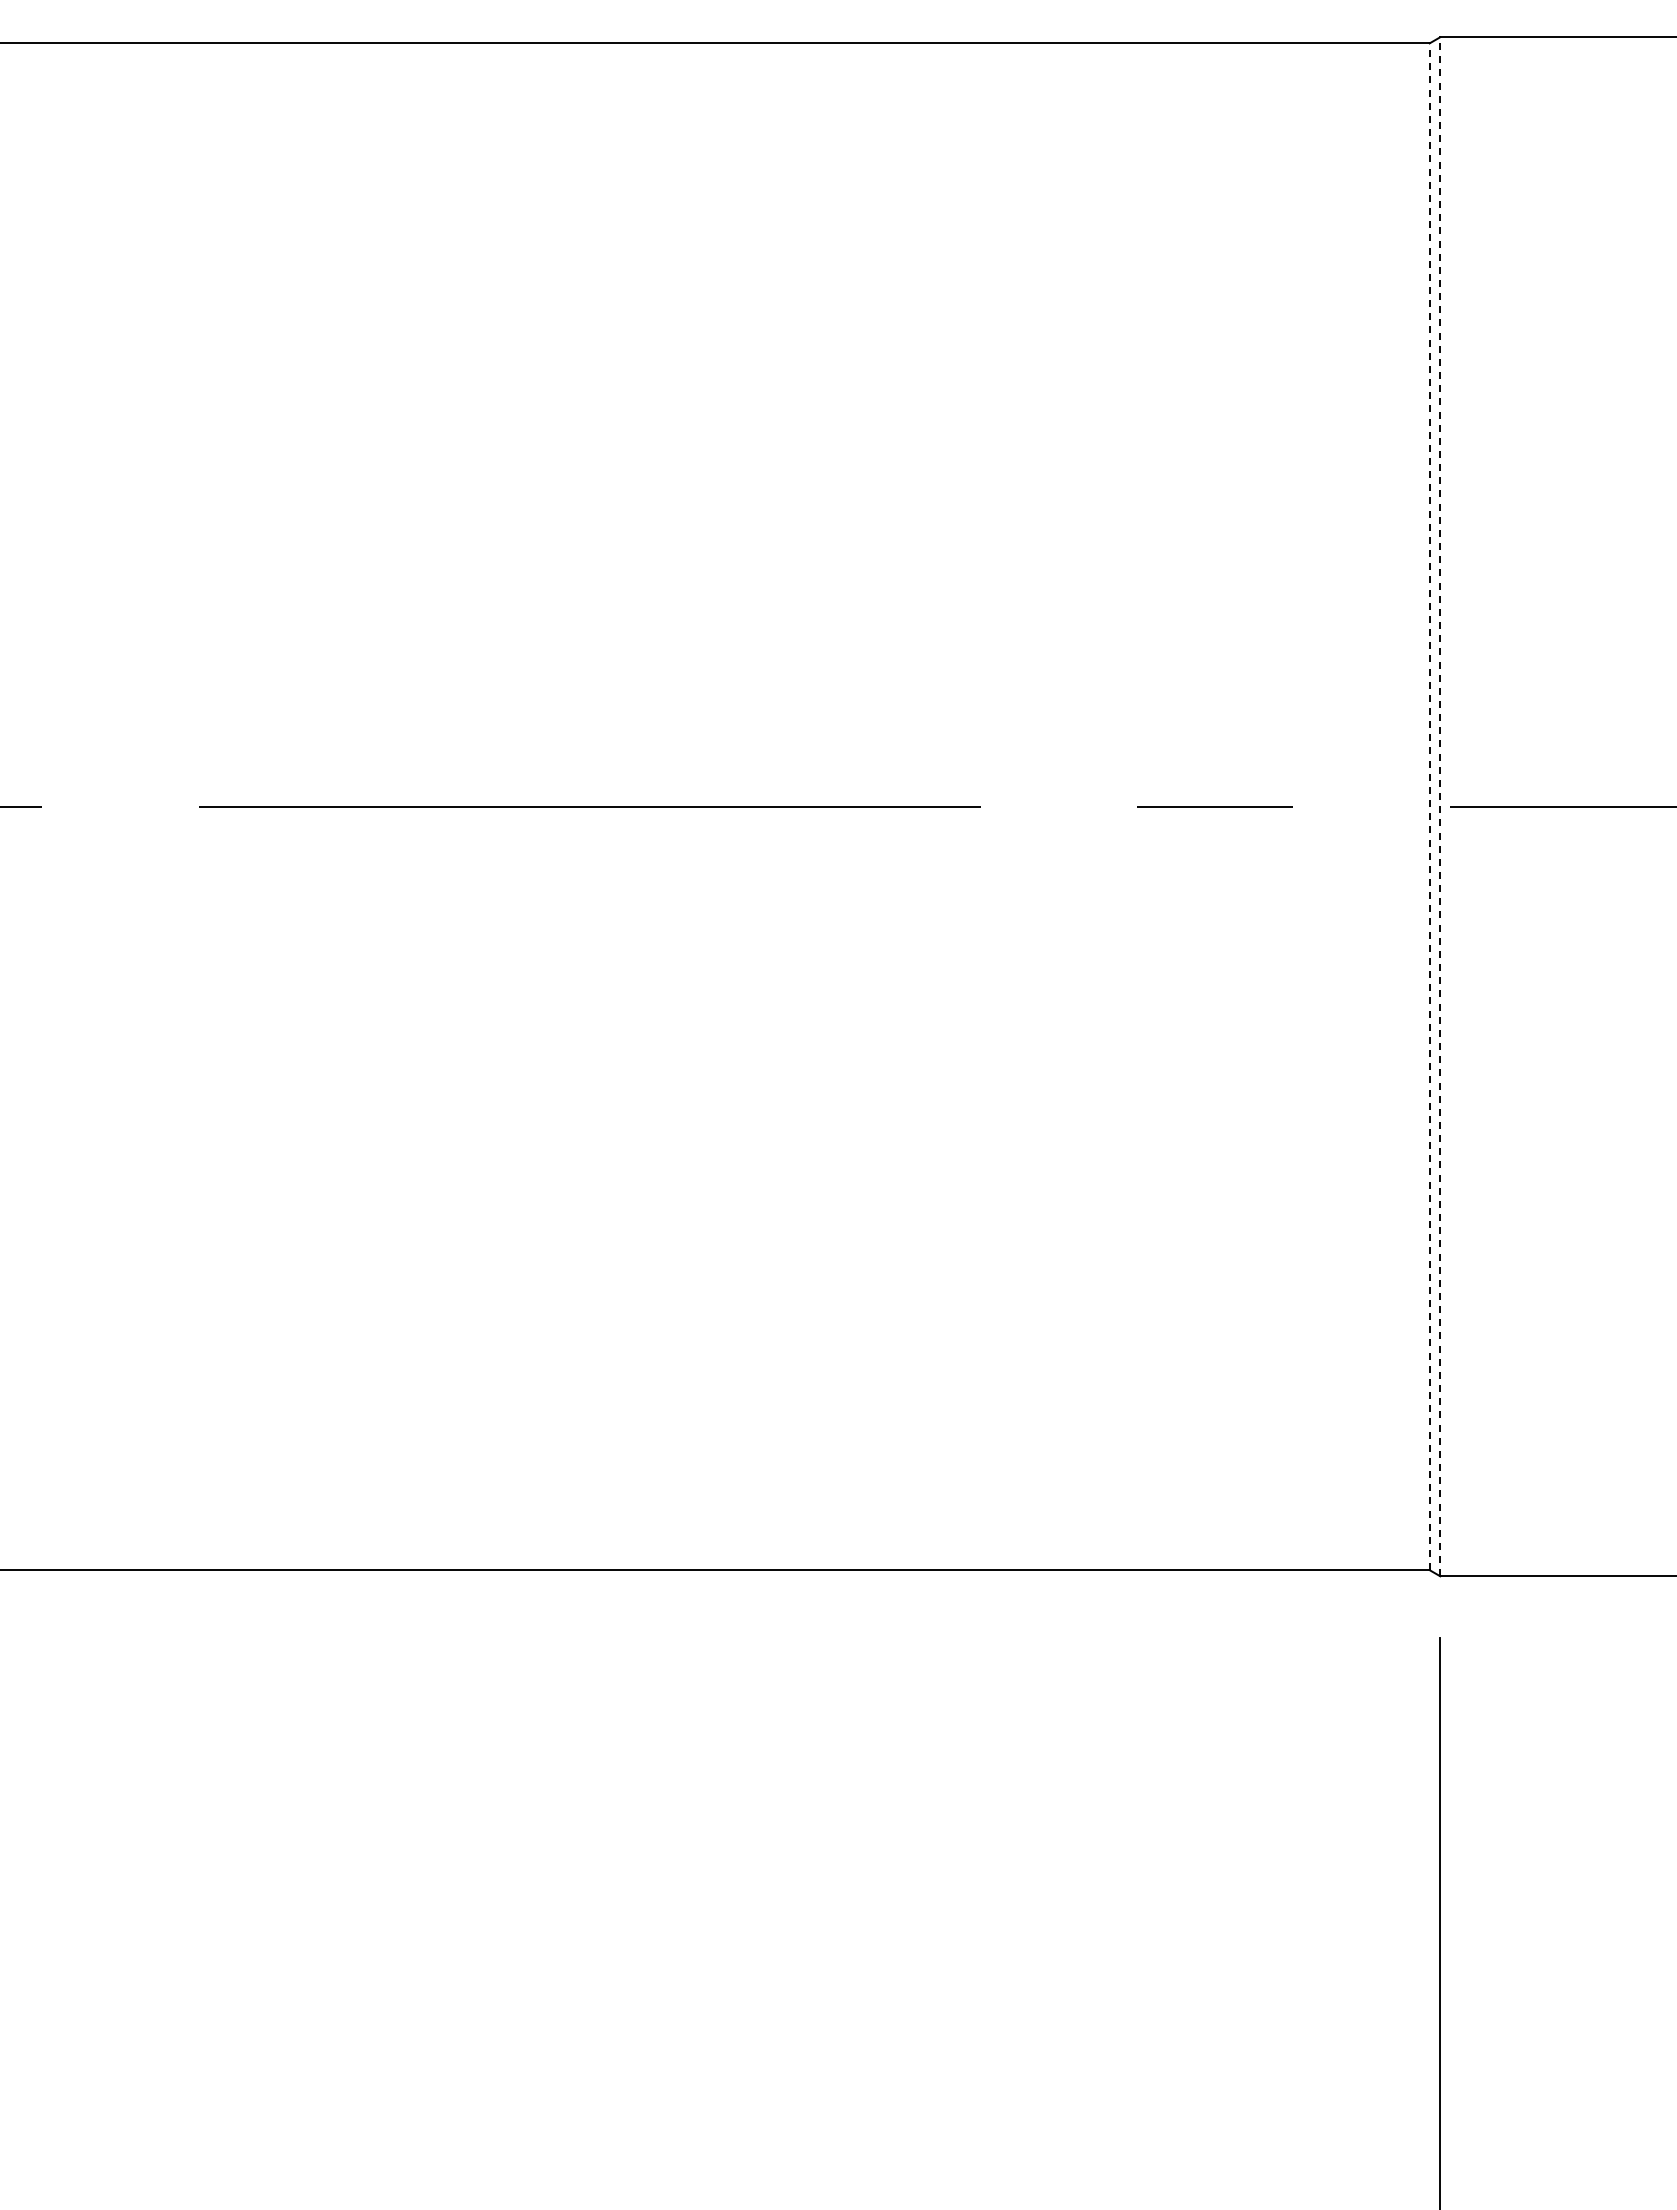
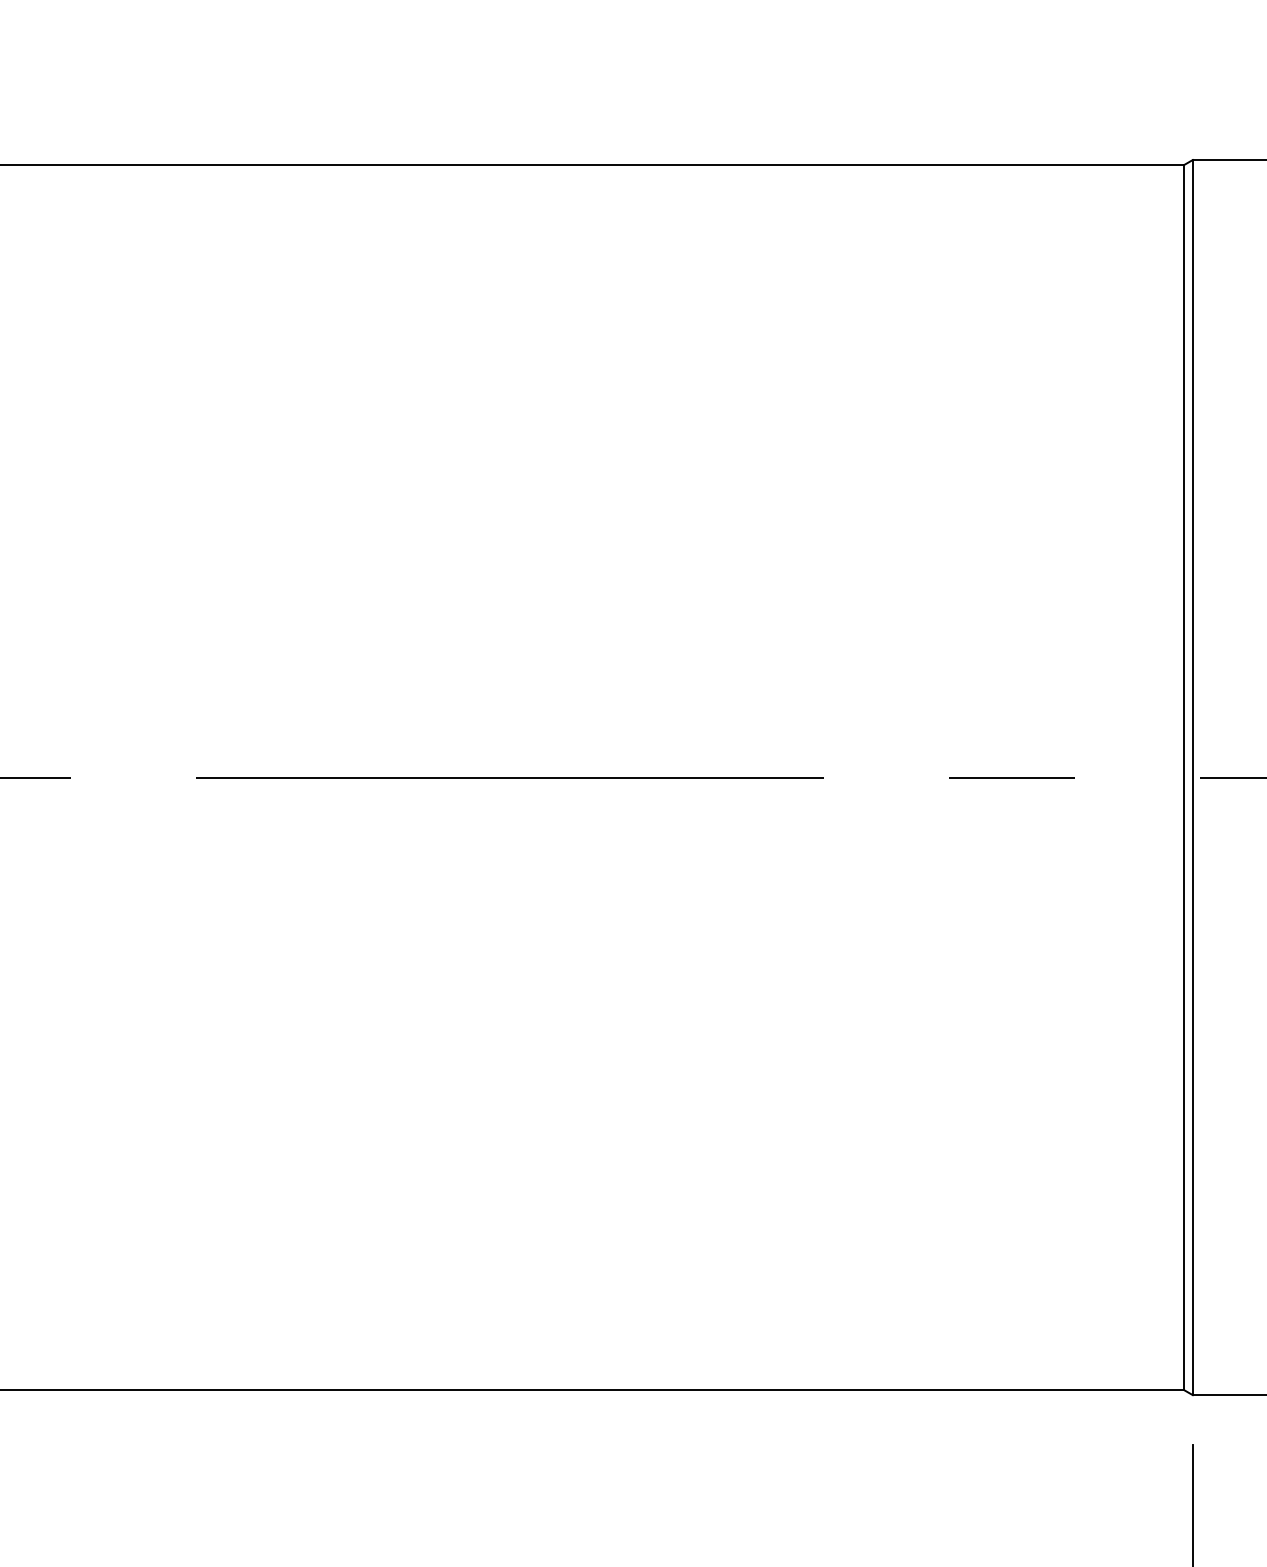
line: (1429, 806) -> (1184, 777), dashed -> solid
line: (1440, 806) -> (1192, 777), dashed -> solid

